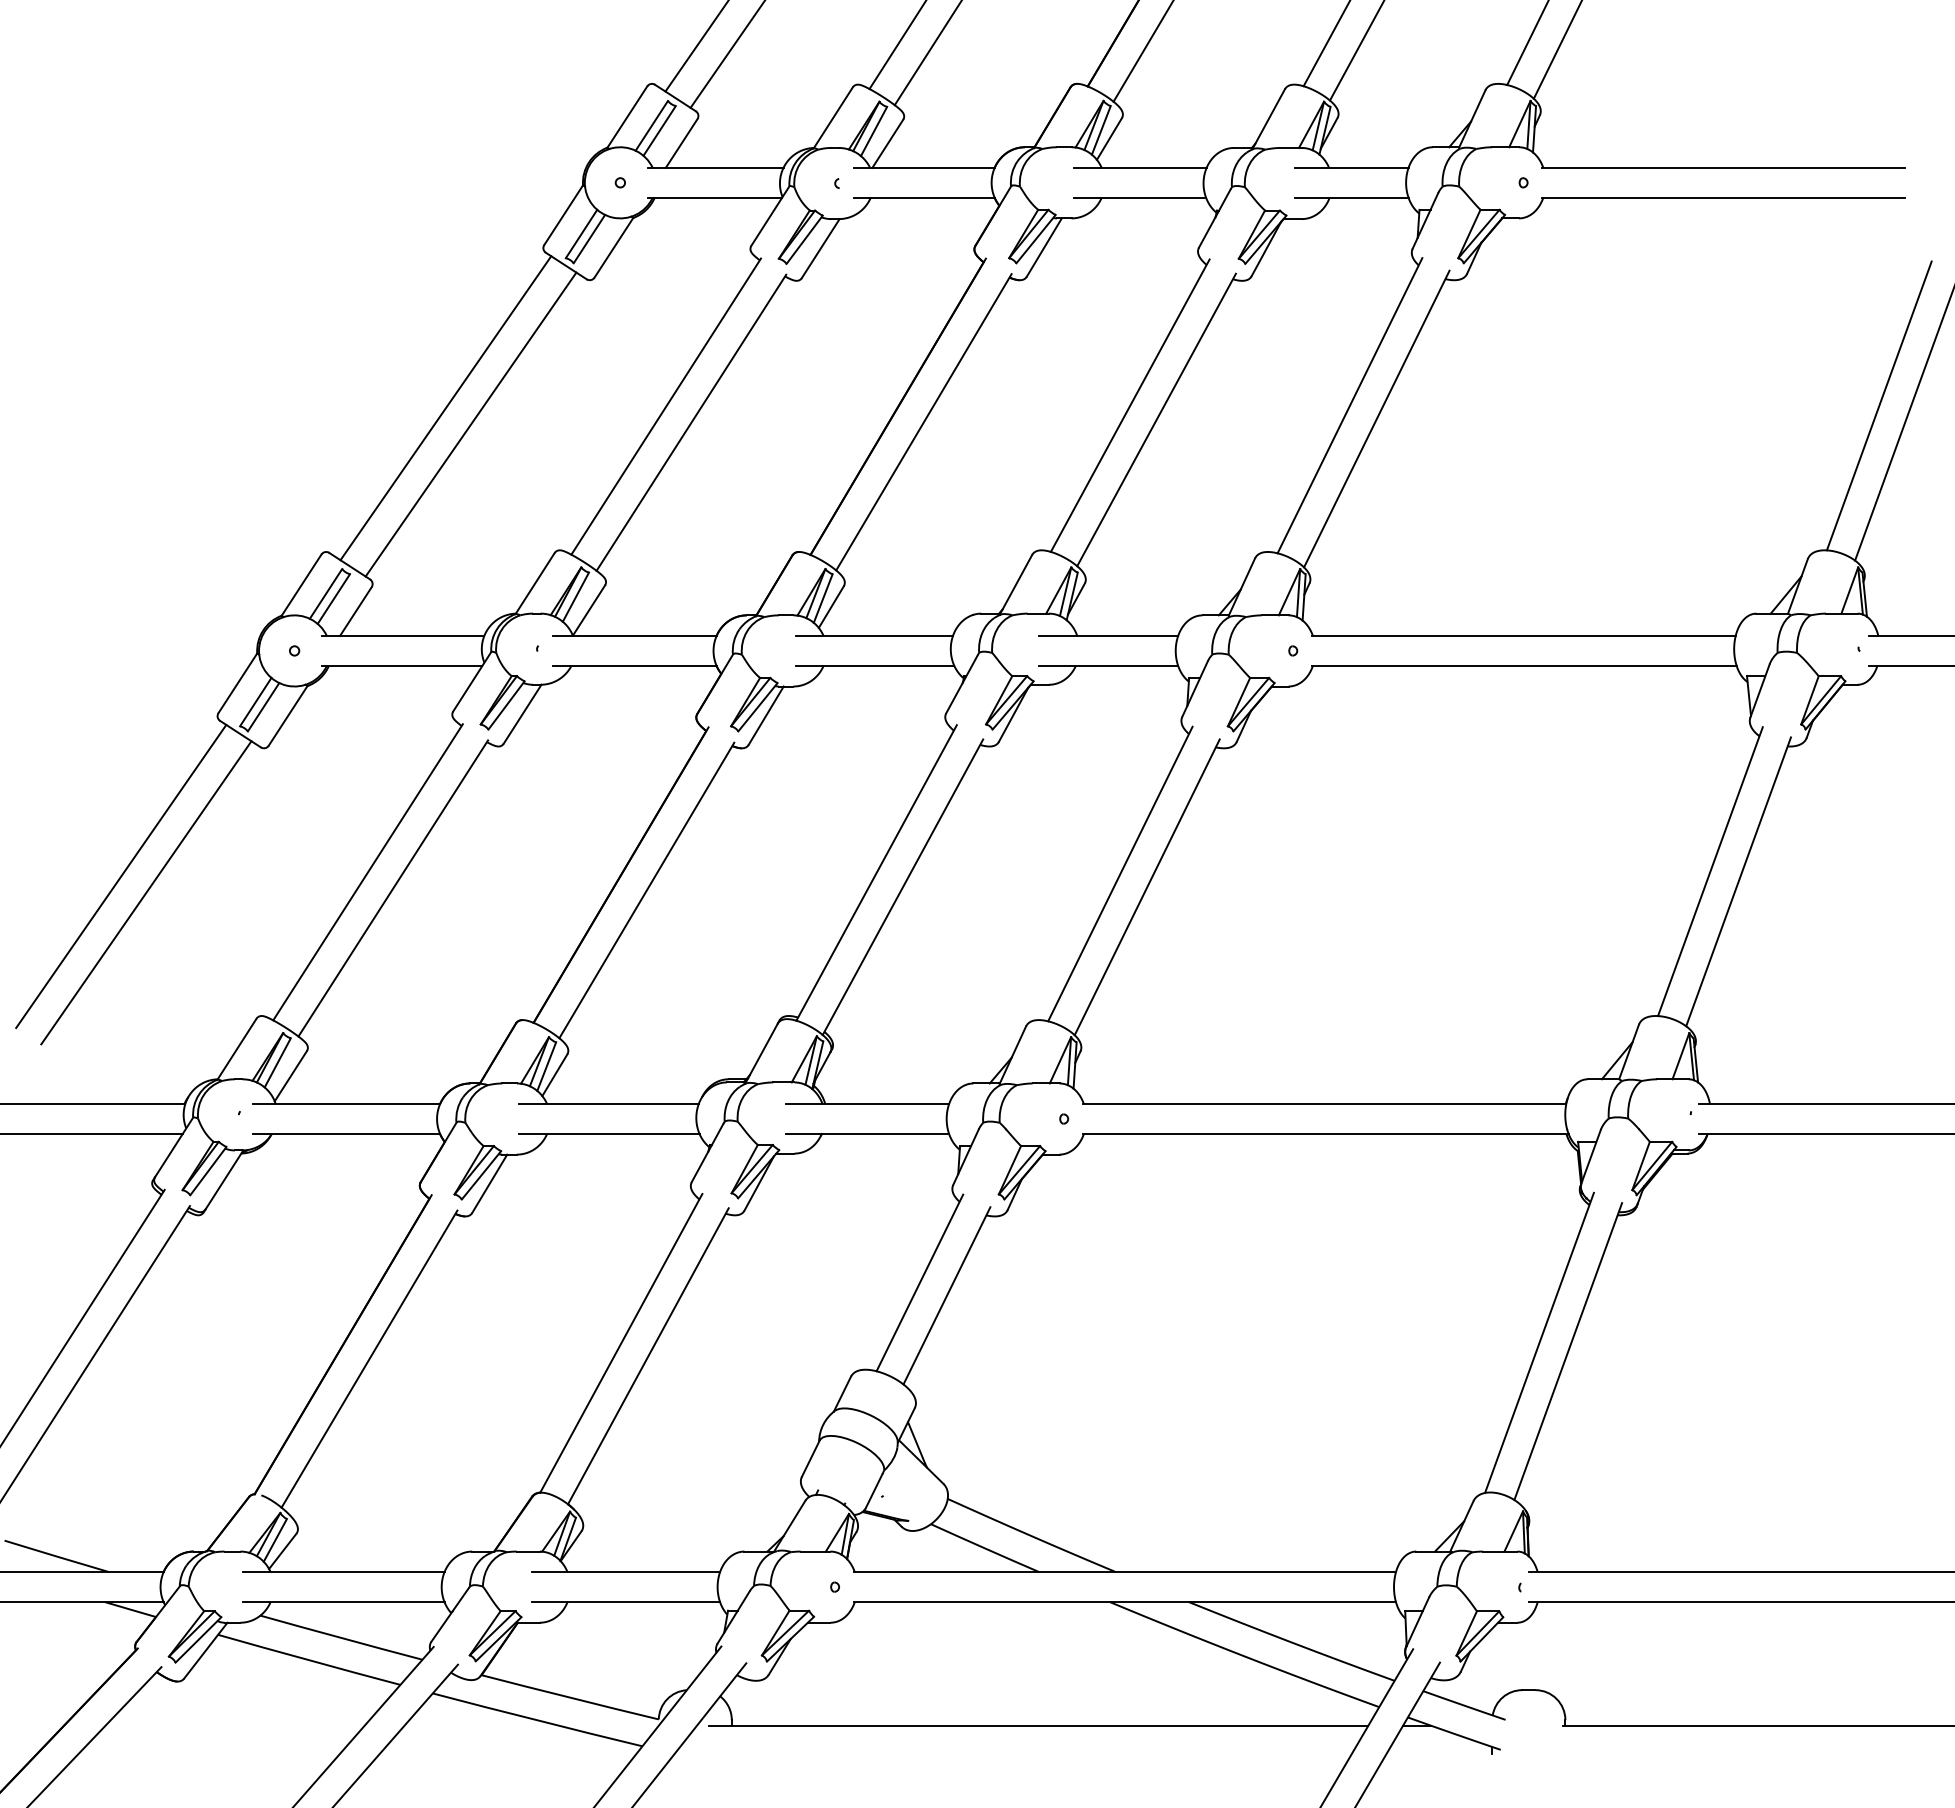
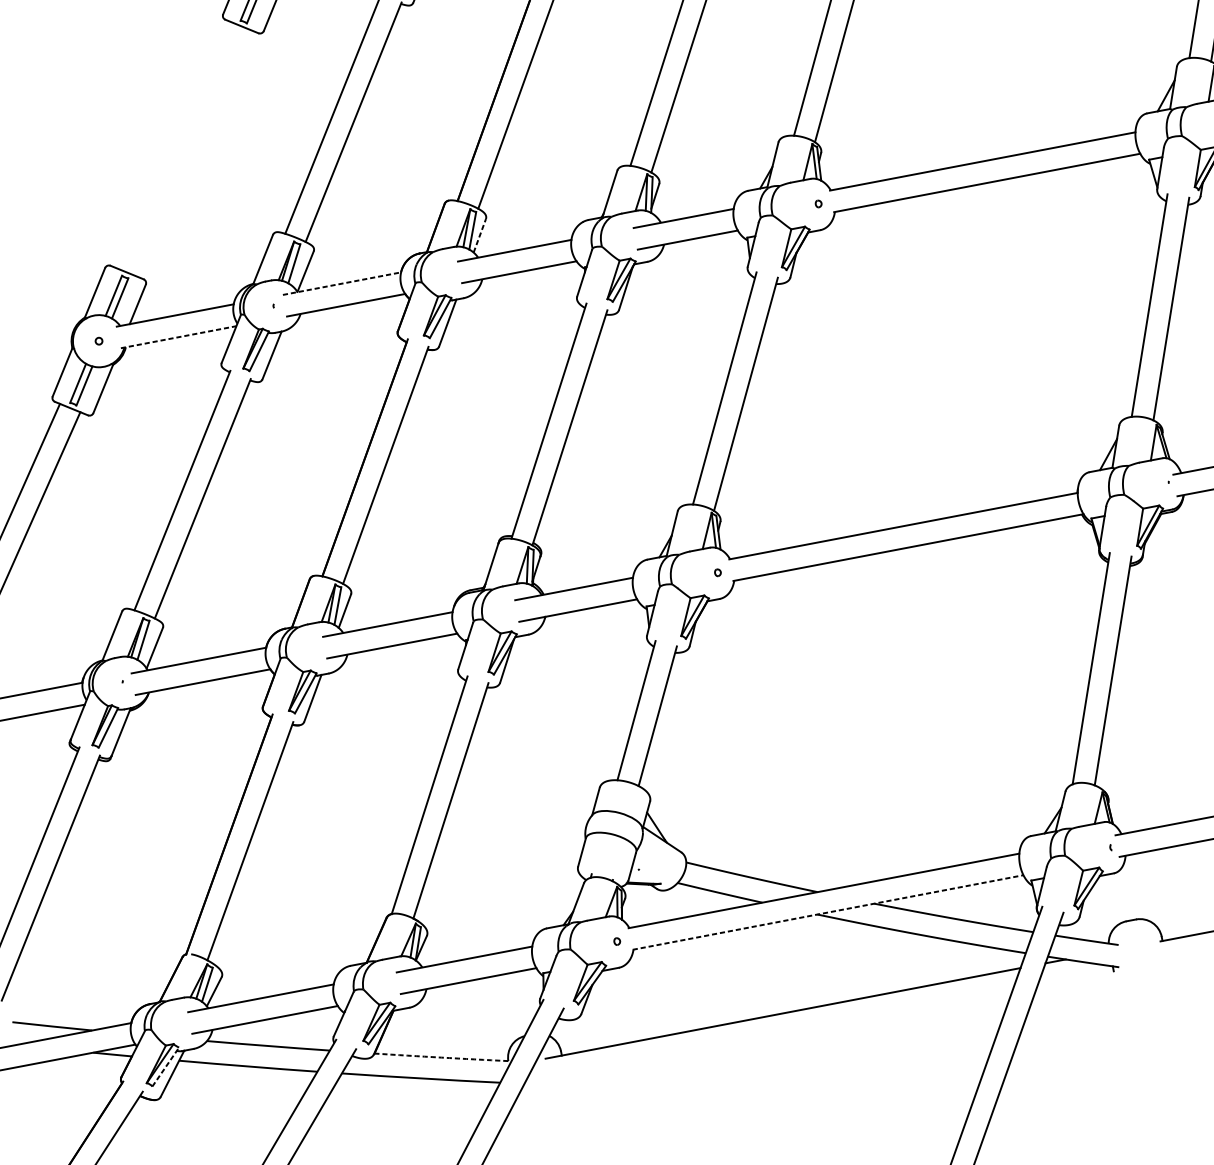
line: (445, 408) -> (174, 145), removed
line: (470, 424) -> (194, 153), removed
line: (831, 606) -> (479, 235), solid -> dashed
line: (634, 635) -> (341, 283), solid -> dashed
line: (402, 665) -> (178, 336), solid -> dashed
line: (1125, 1602) -> (828, 912), solid -> dashed
line: (198, 1639) -> (165, 1066), solid -> dashed
arc: (569, 1697) -> (441, 1057), solid -> dashed

